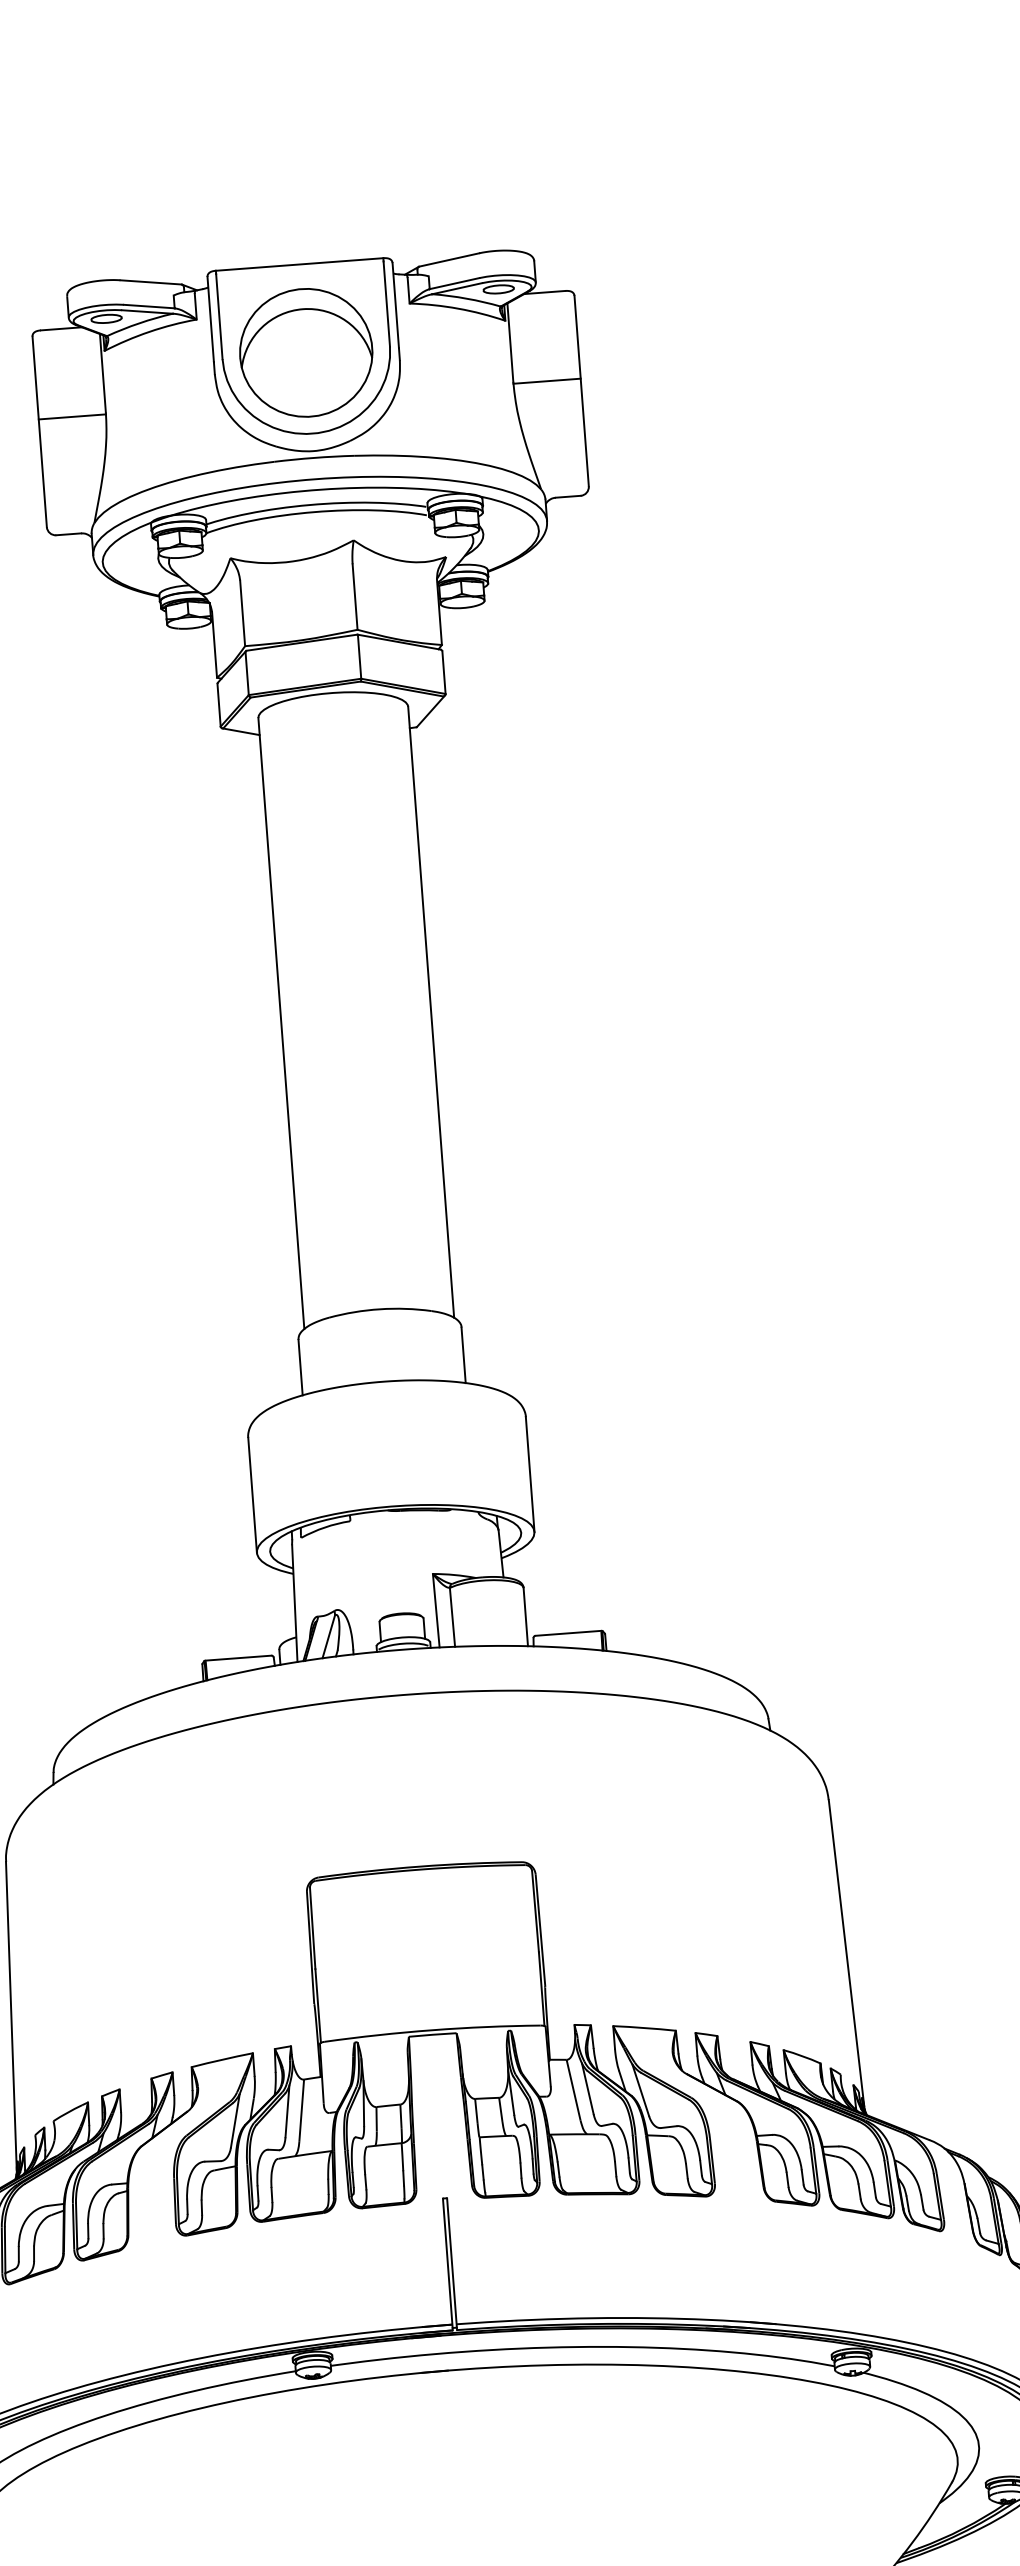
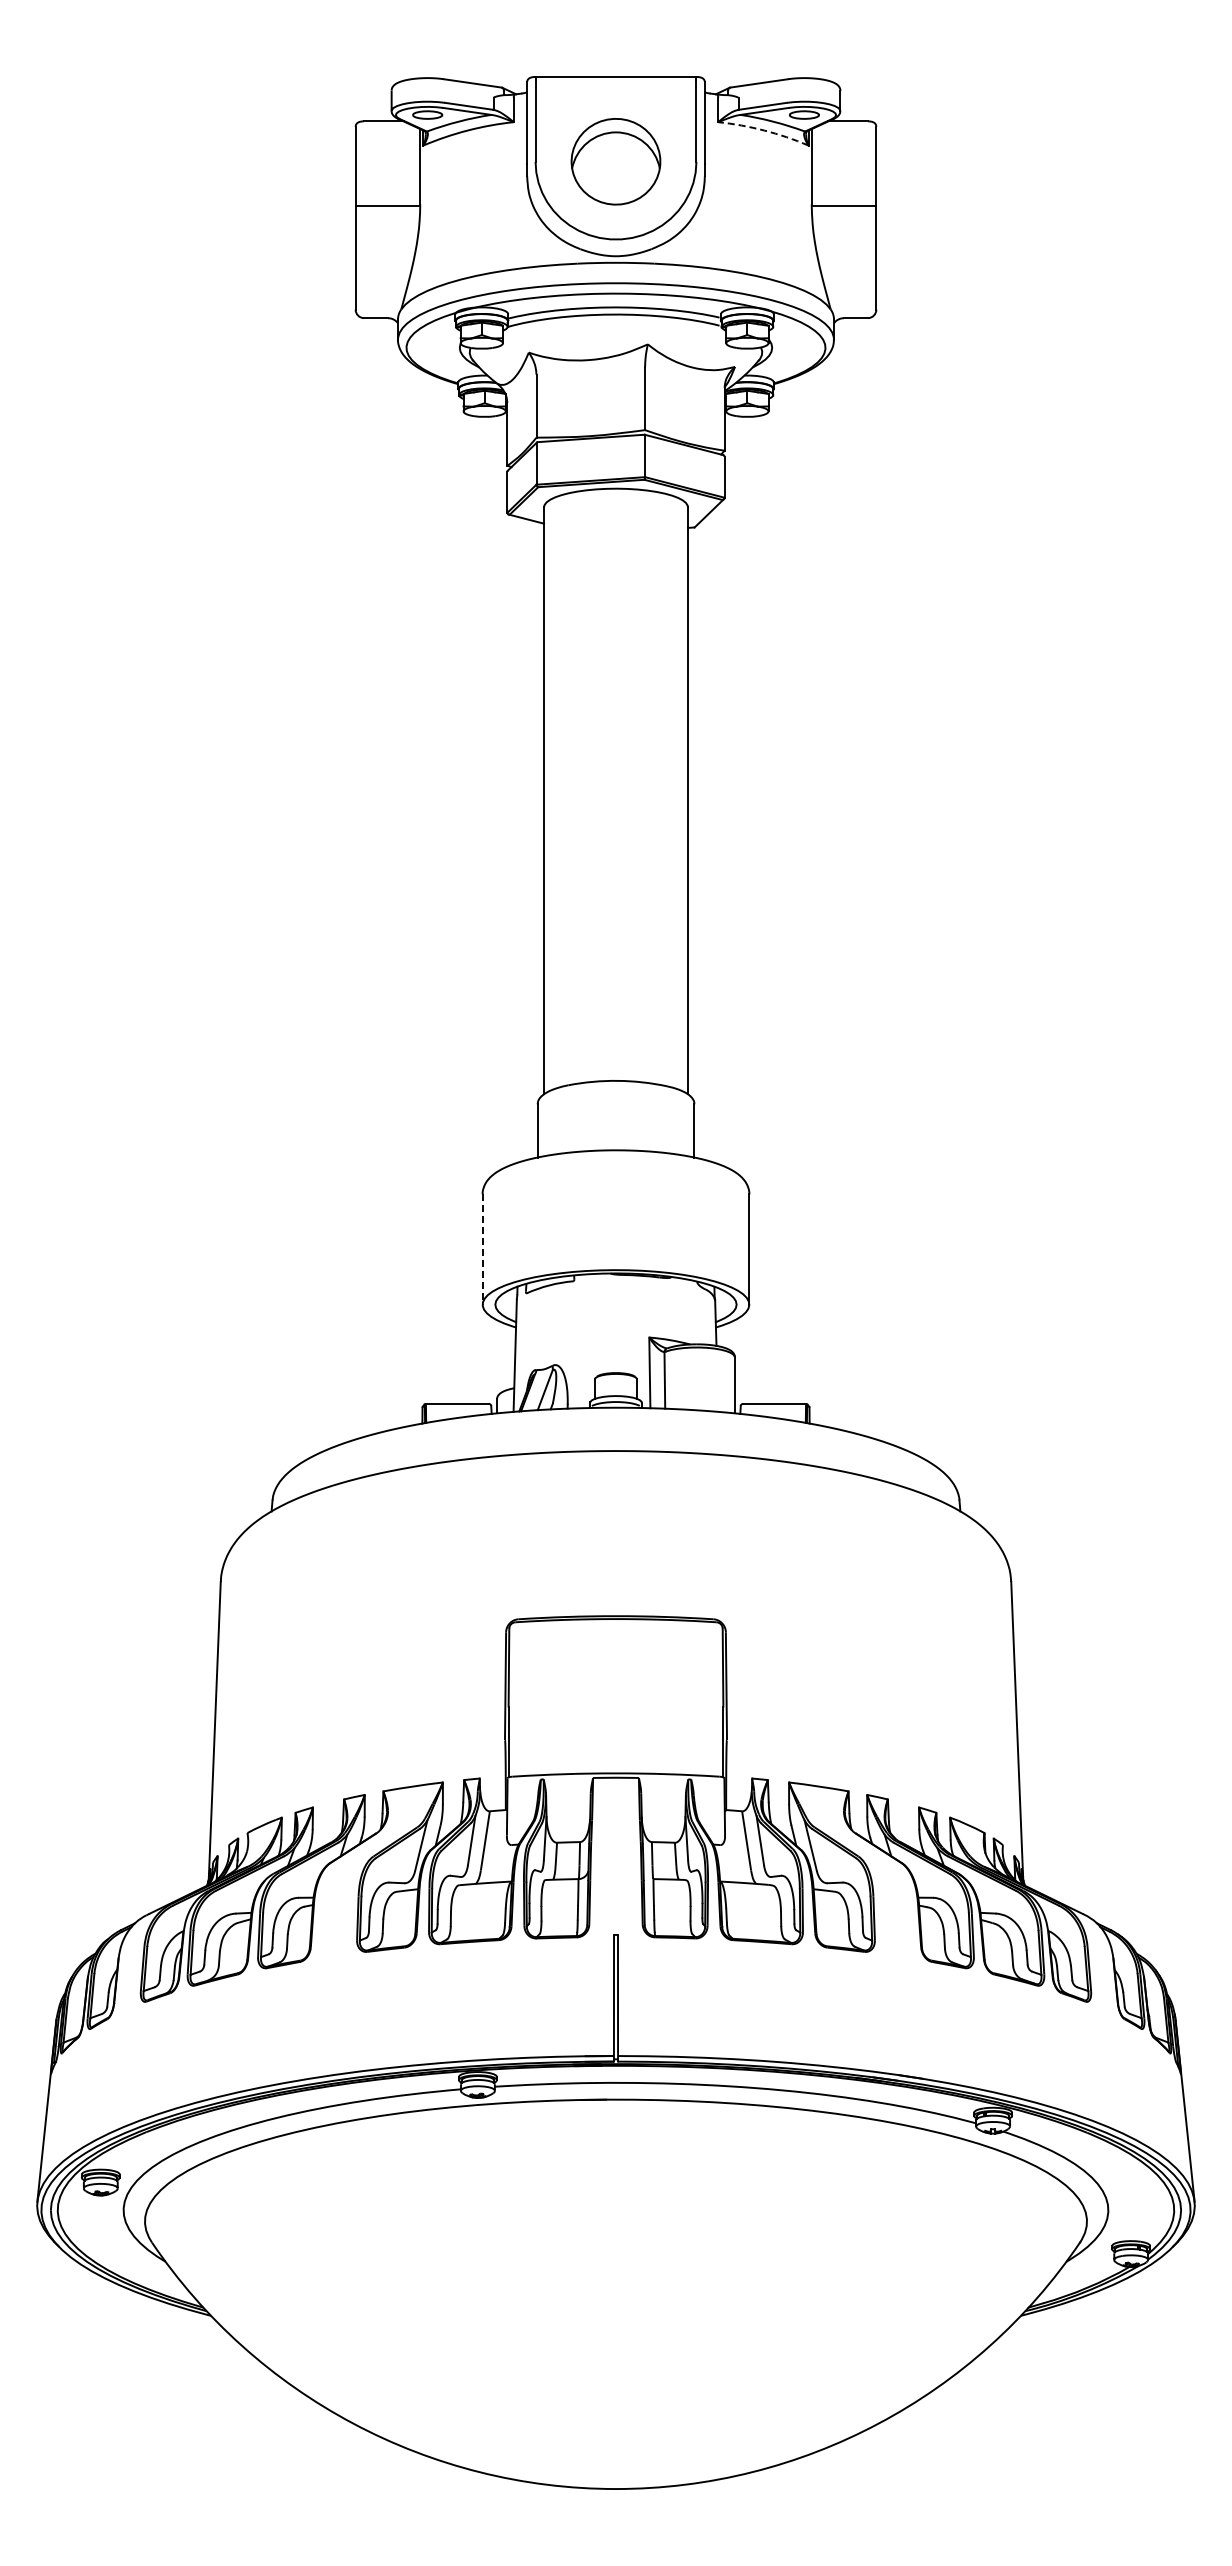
arc: (458, 308) -> (764, 130), solid -> dashed
part: (305, 352) -> (615, 161), size x0.7
line: (252, 1495) -> (482, 1249), solid -> dashed

